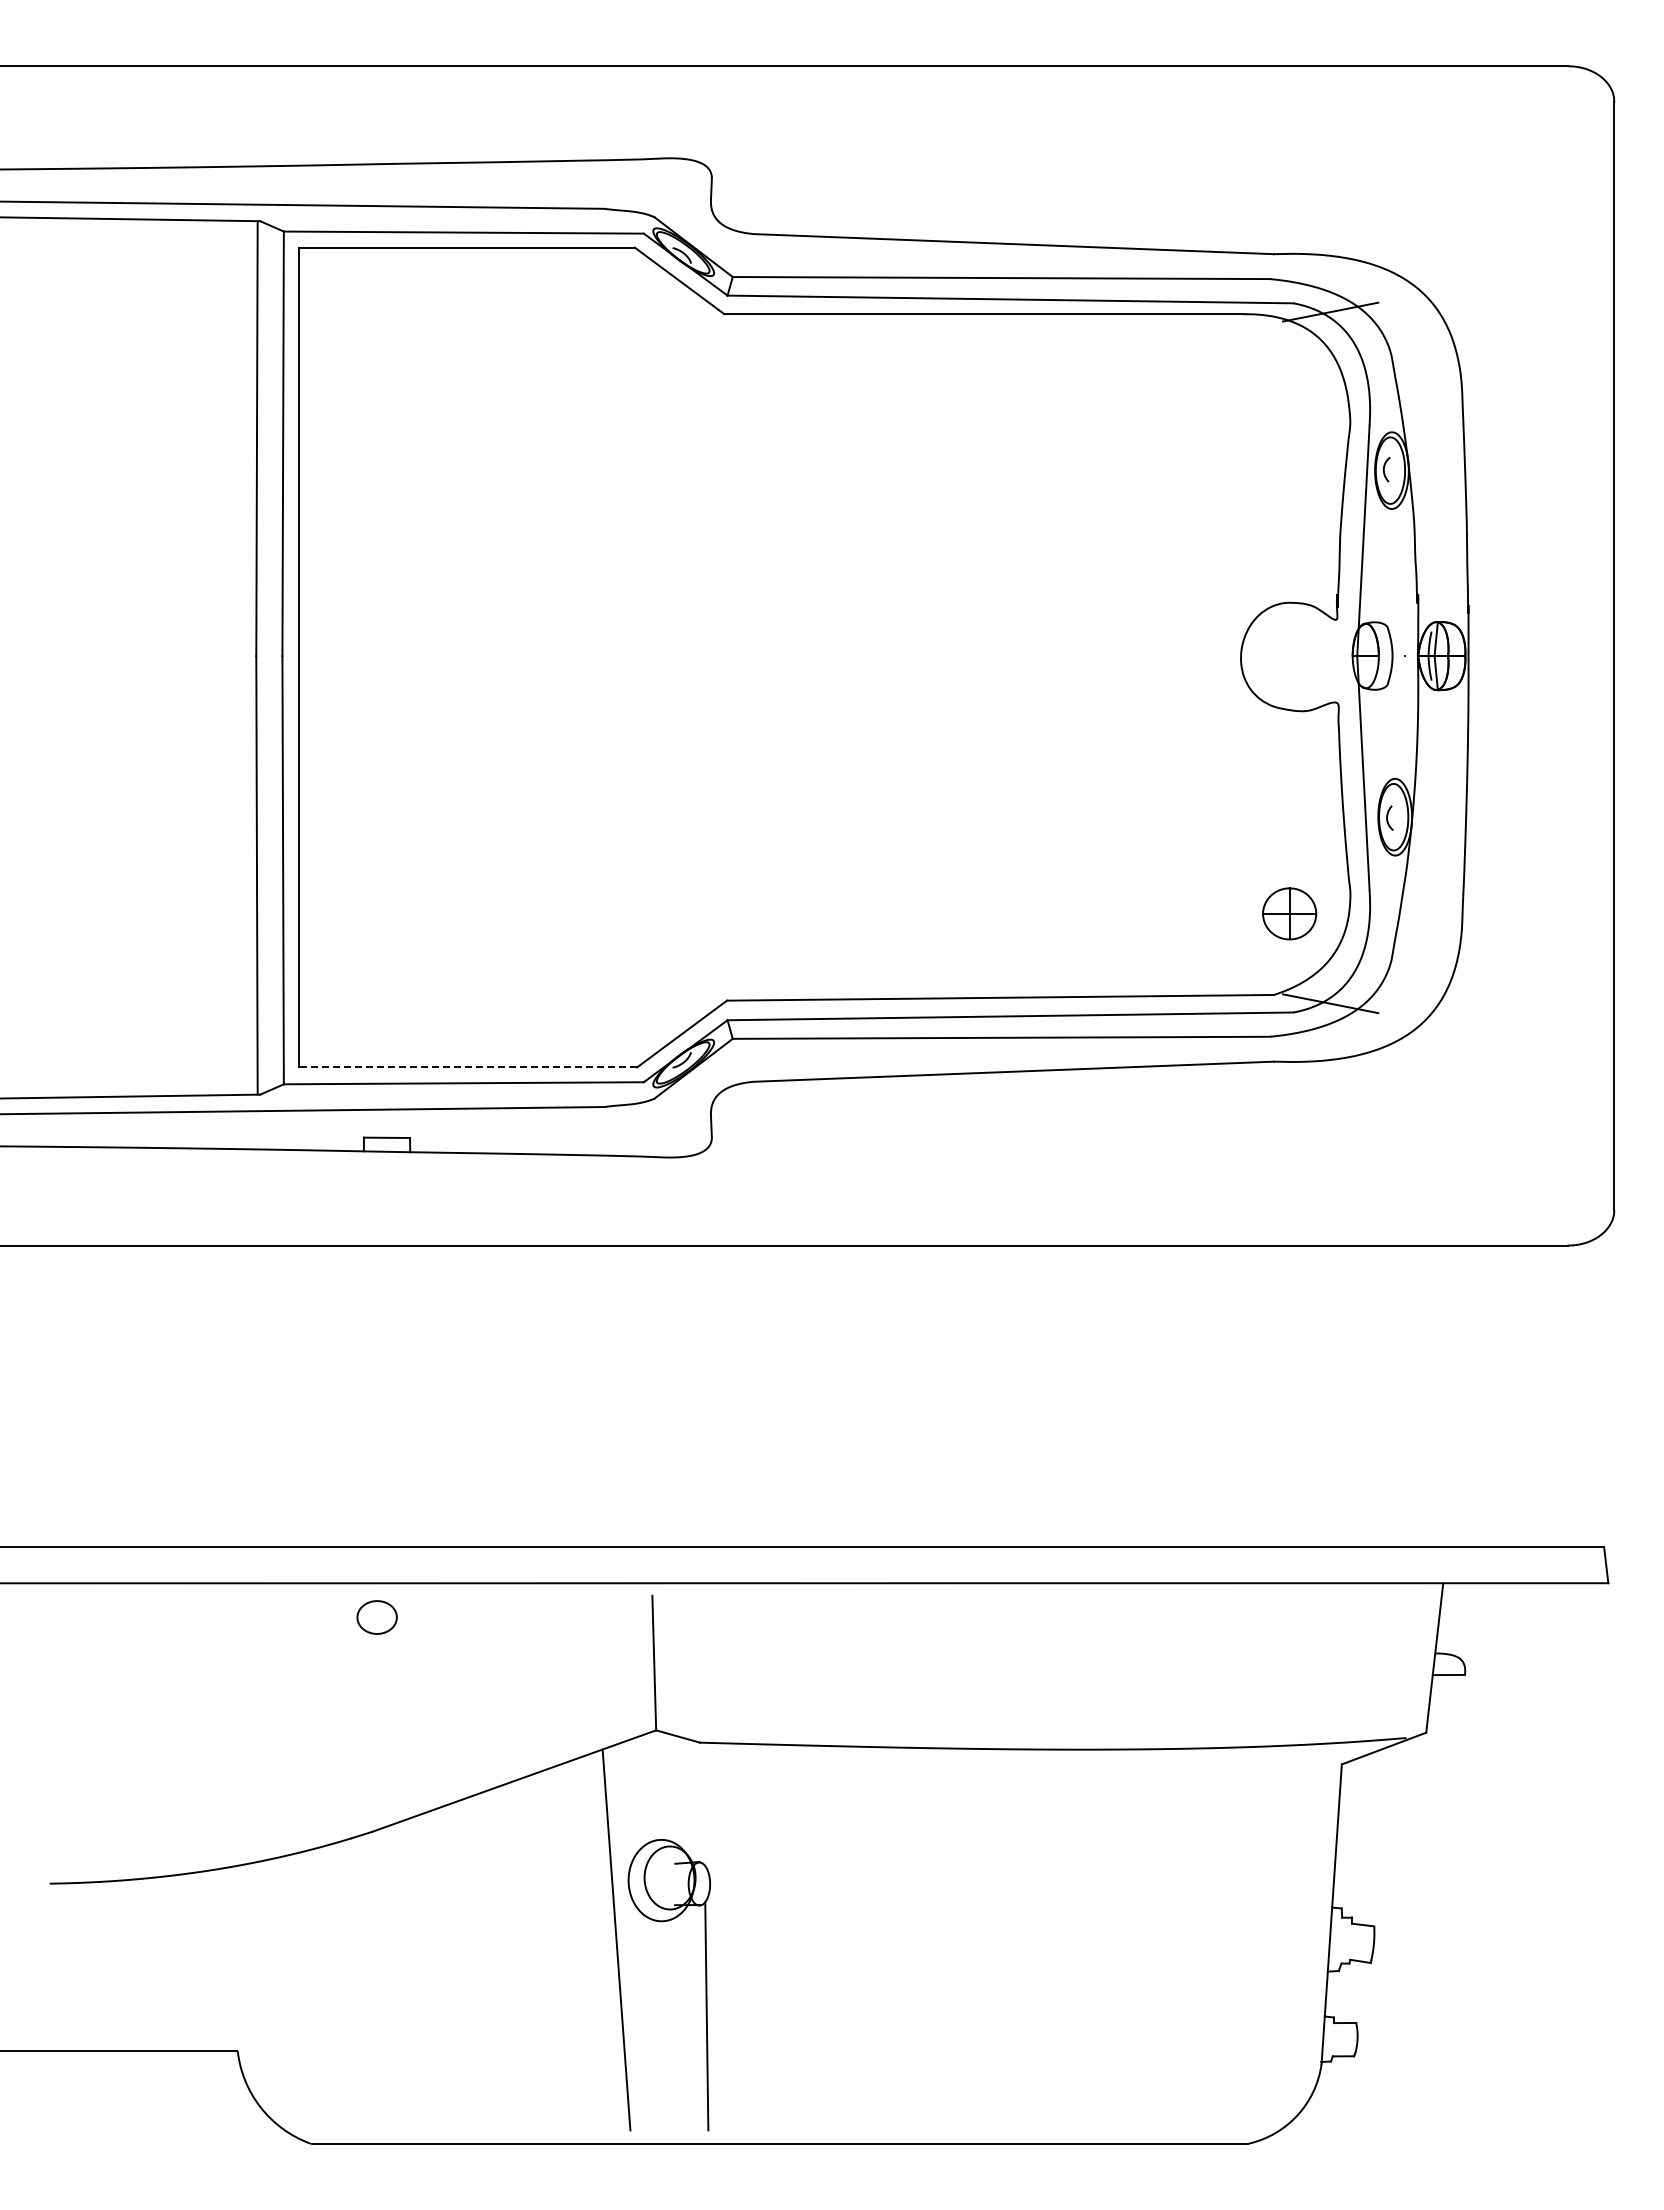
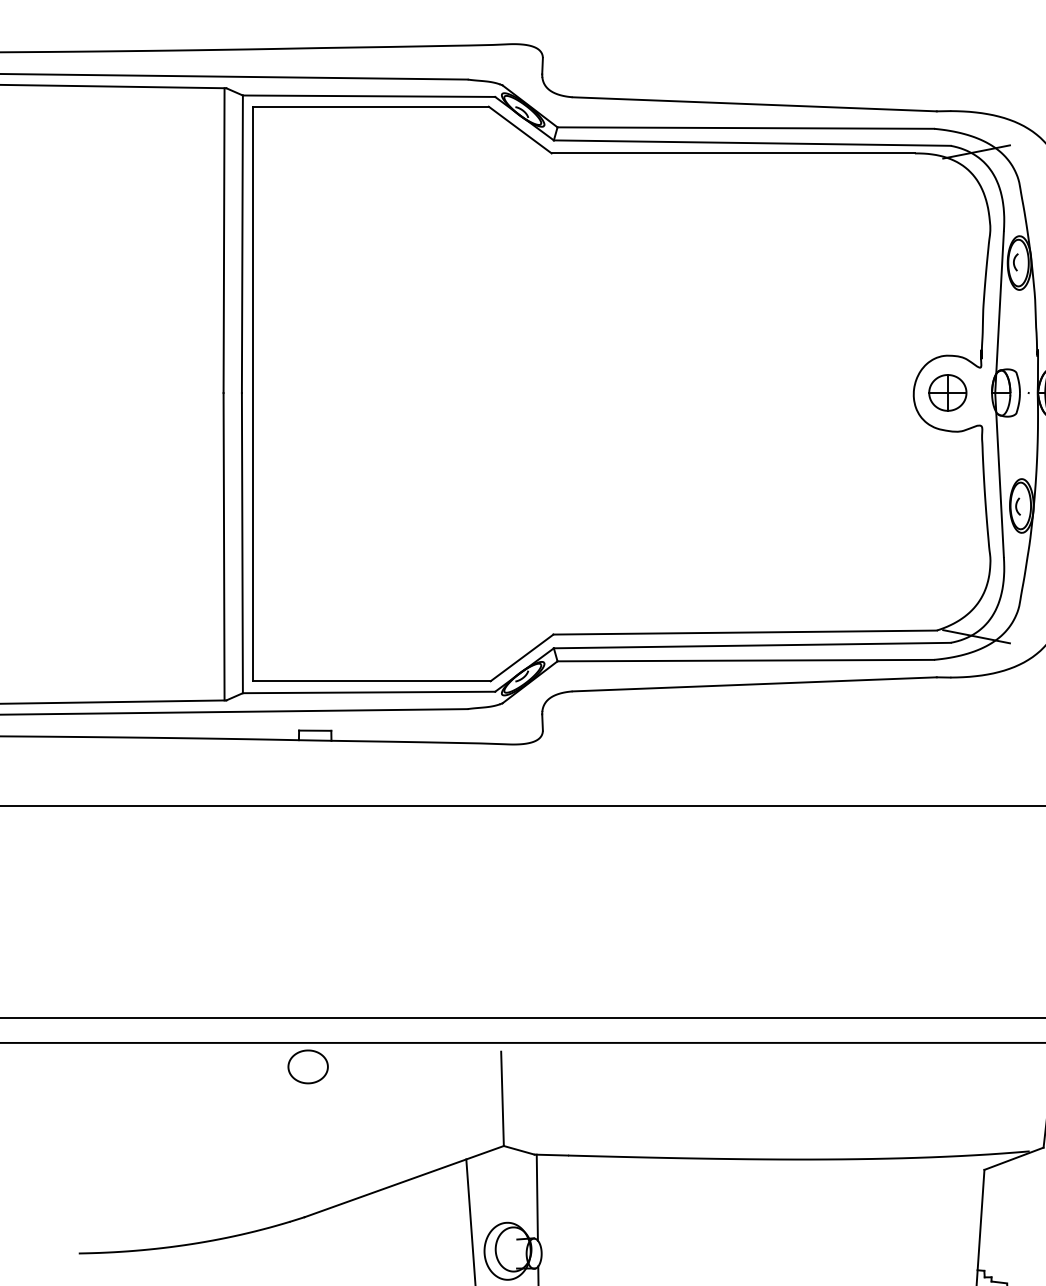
part: (1289, 913) -> (947, 392), moved
line: (467, 1067) -> (371, 681), dashed -> solid
part: (377, 1617) -> (308, 1066), size x1.43
line: (703, 1803) -> (537, 1197), added

